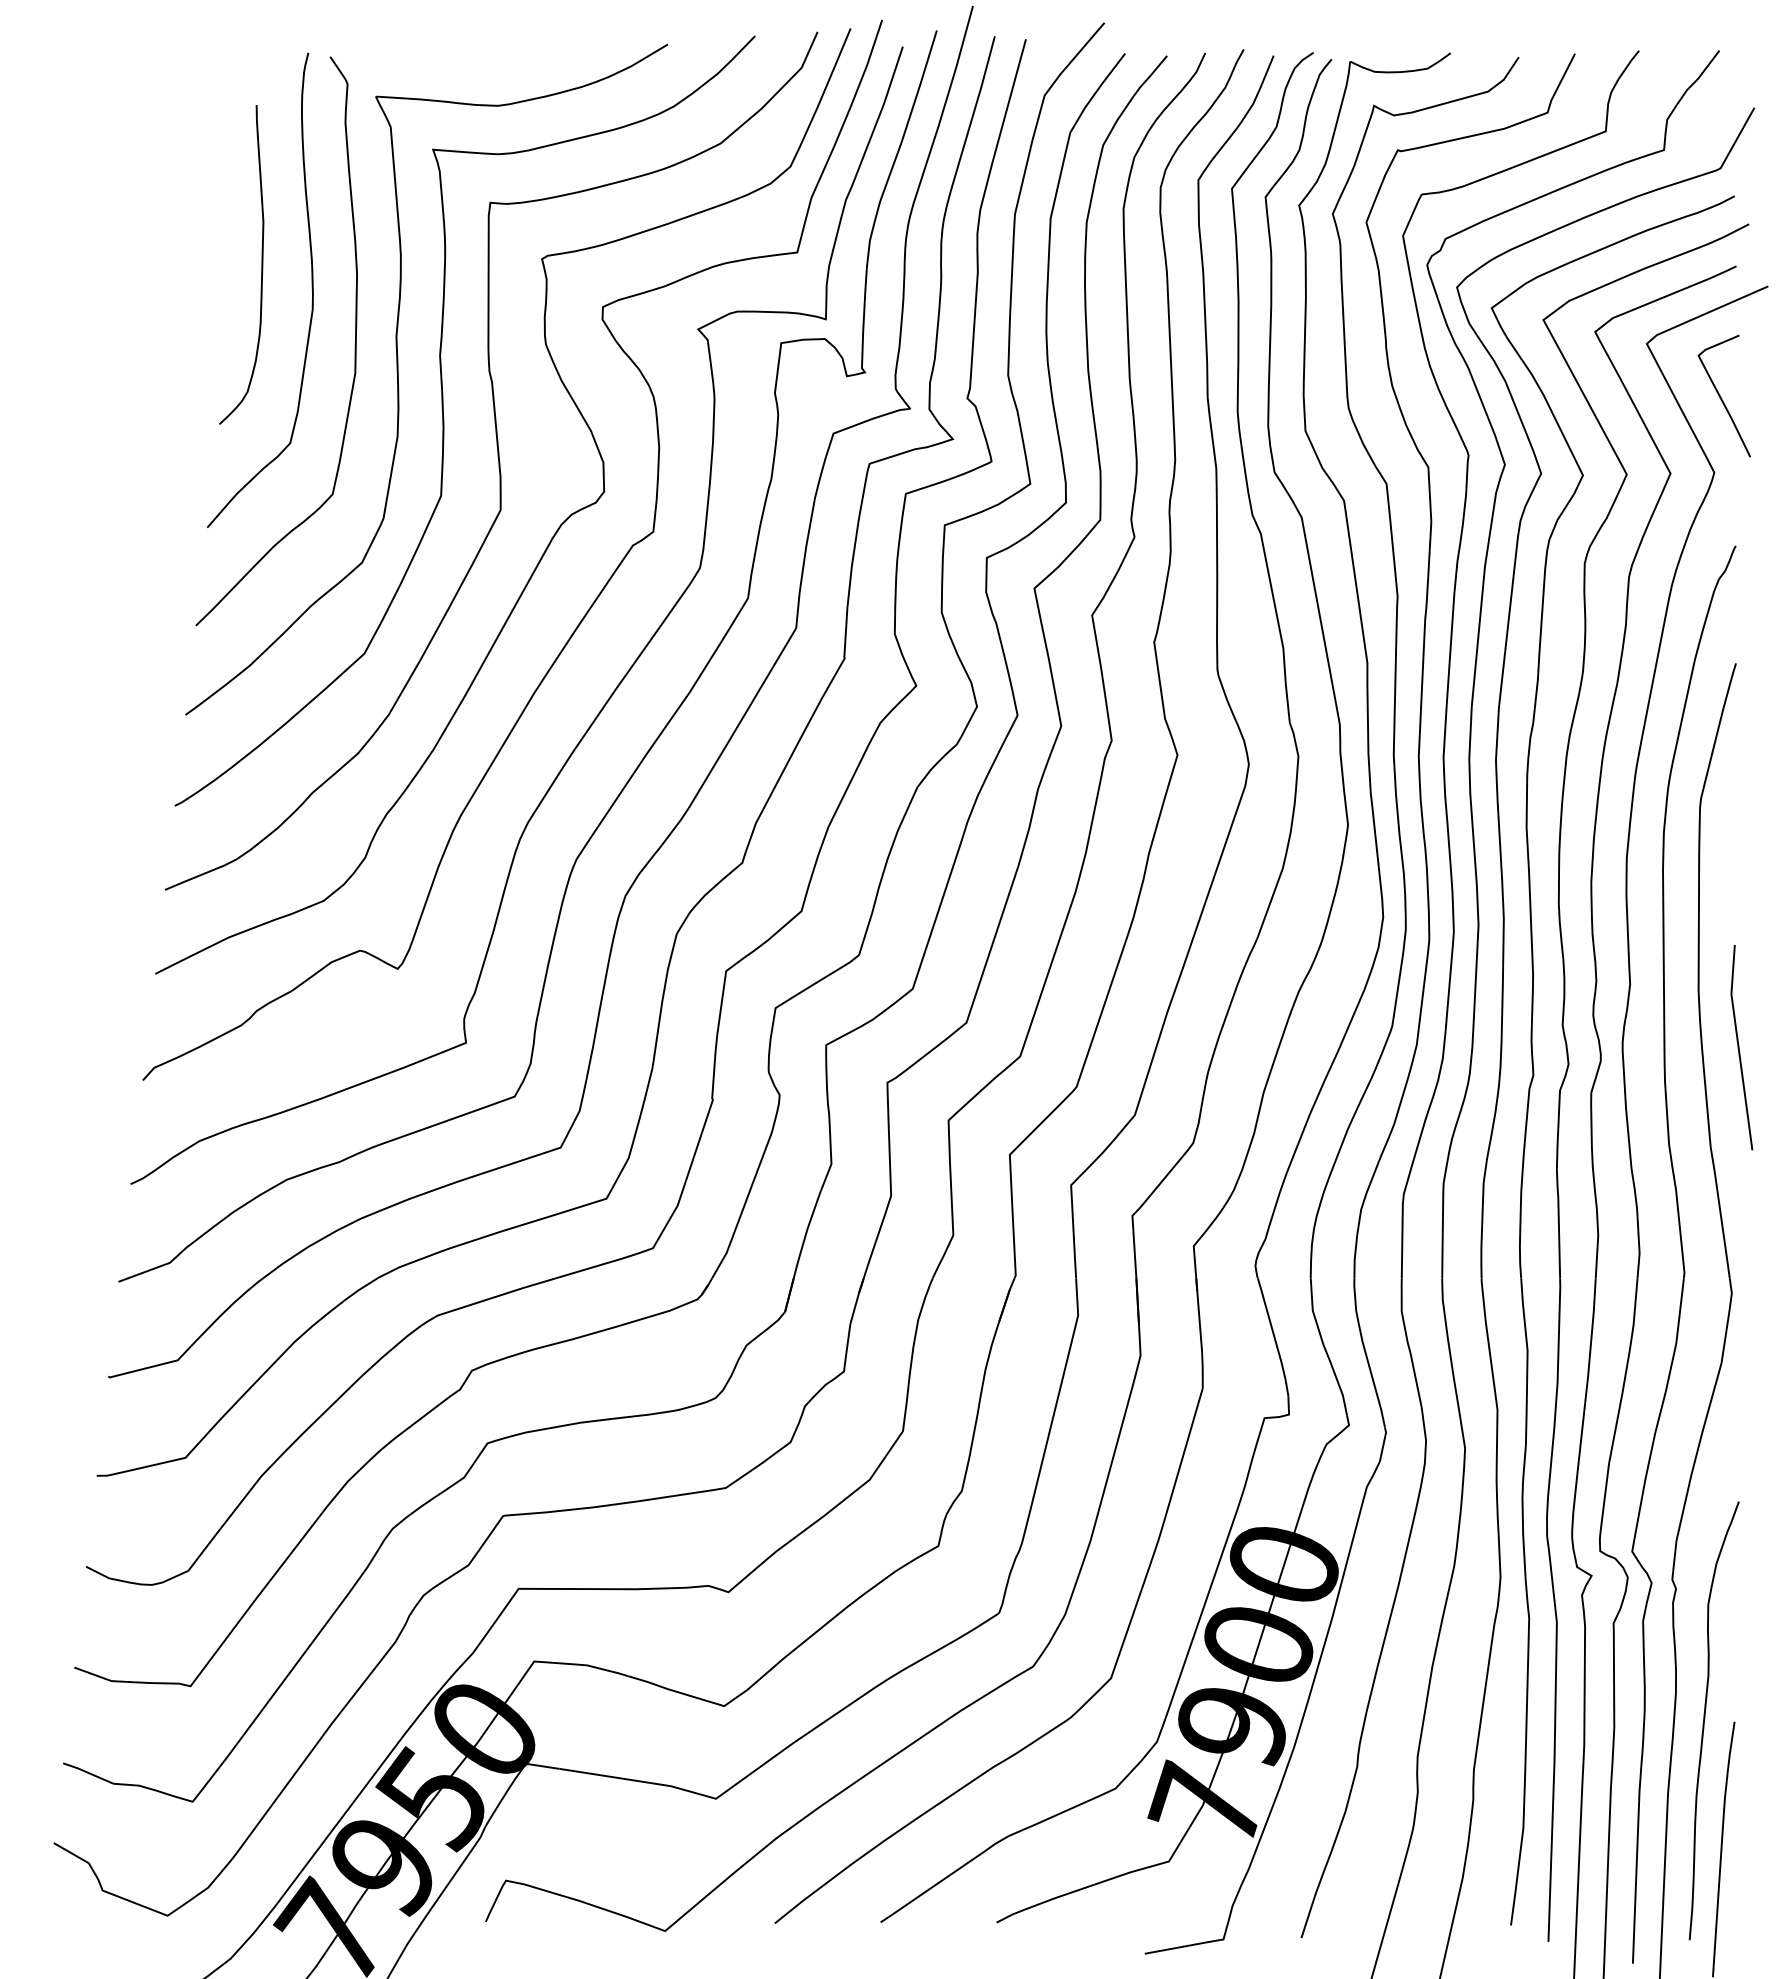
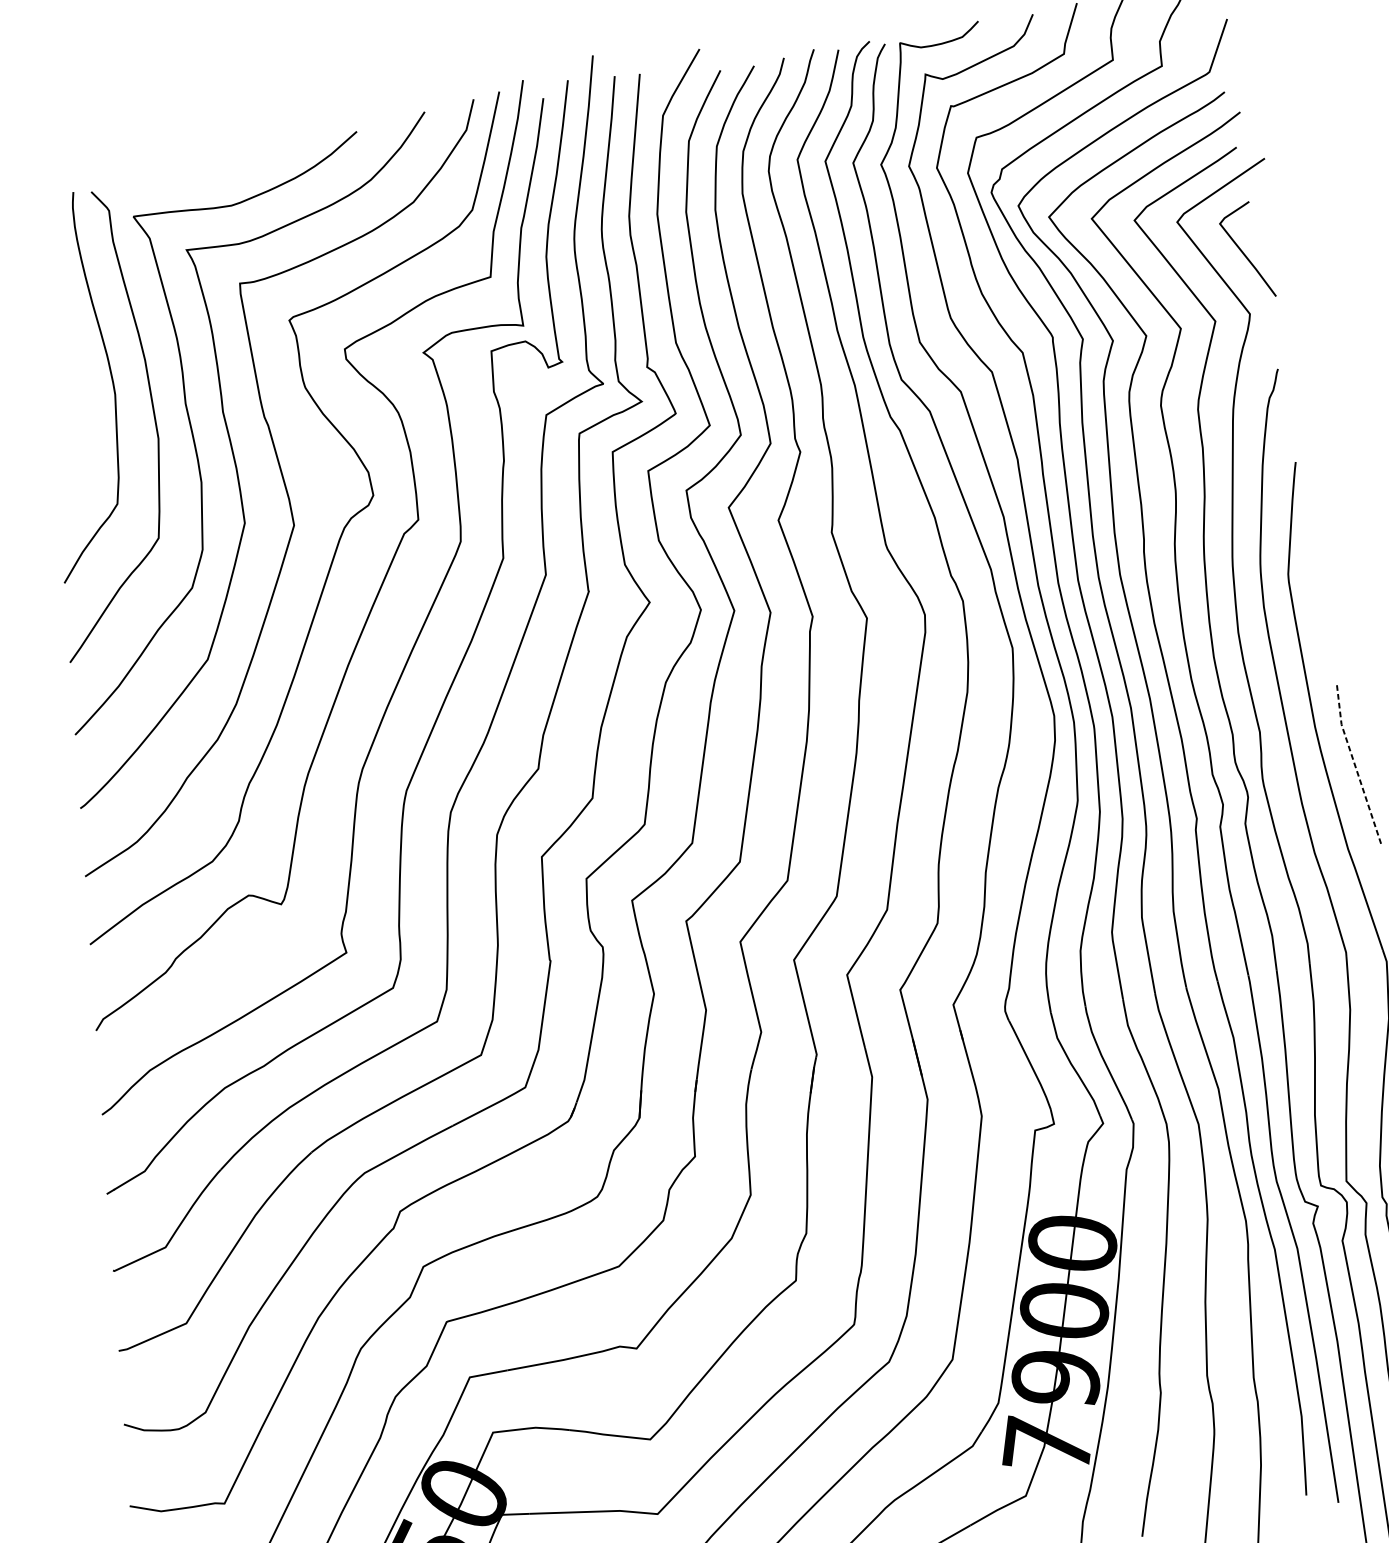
curve: (261, 264) -> (67, 366), removed
line: (1738, 1047) -> (1355, 765), solid -> dashed

